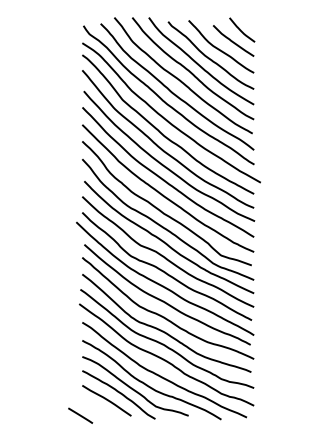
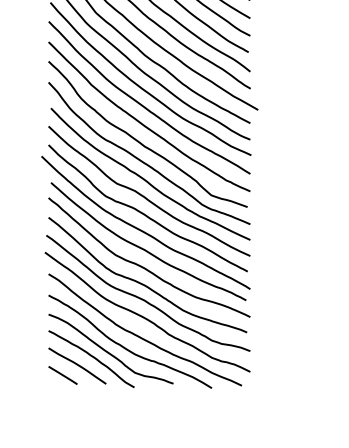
line: (80, 415) -> (62, 375), moved

